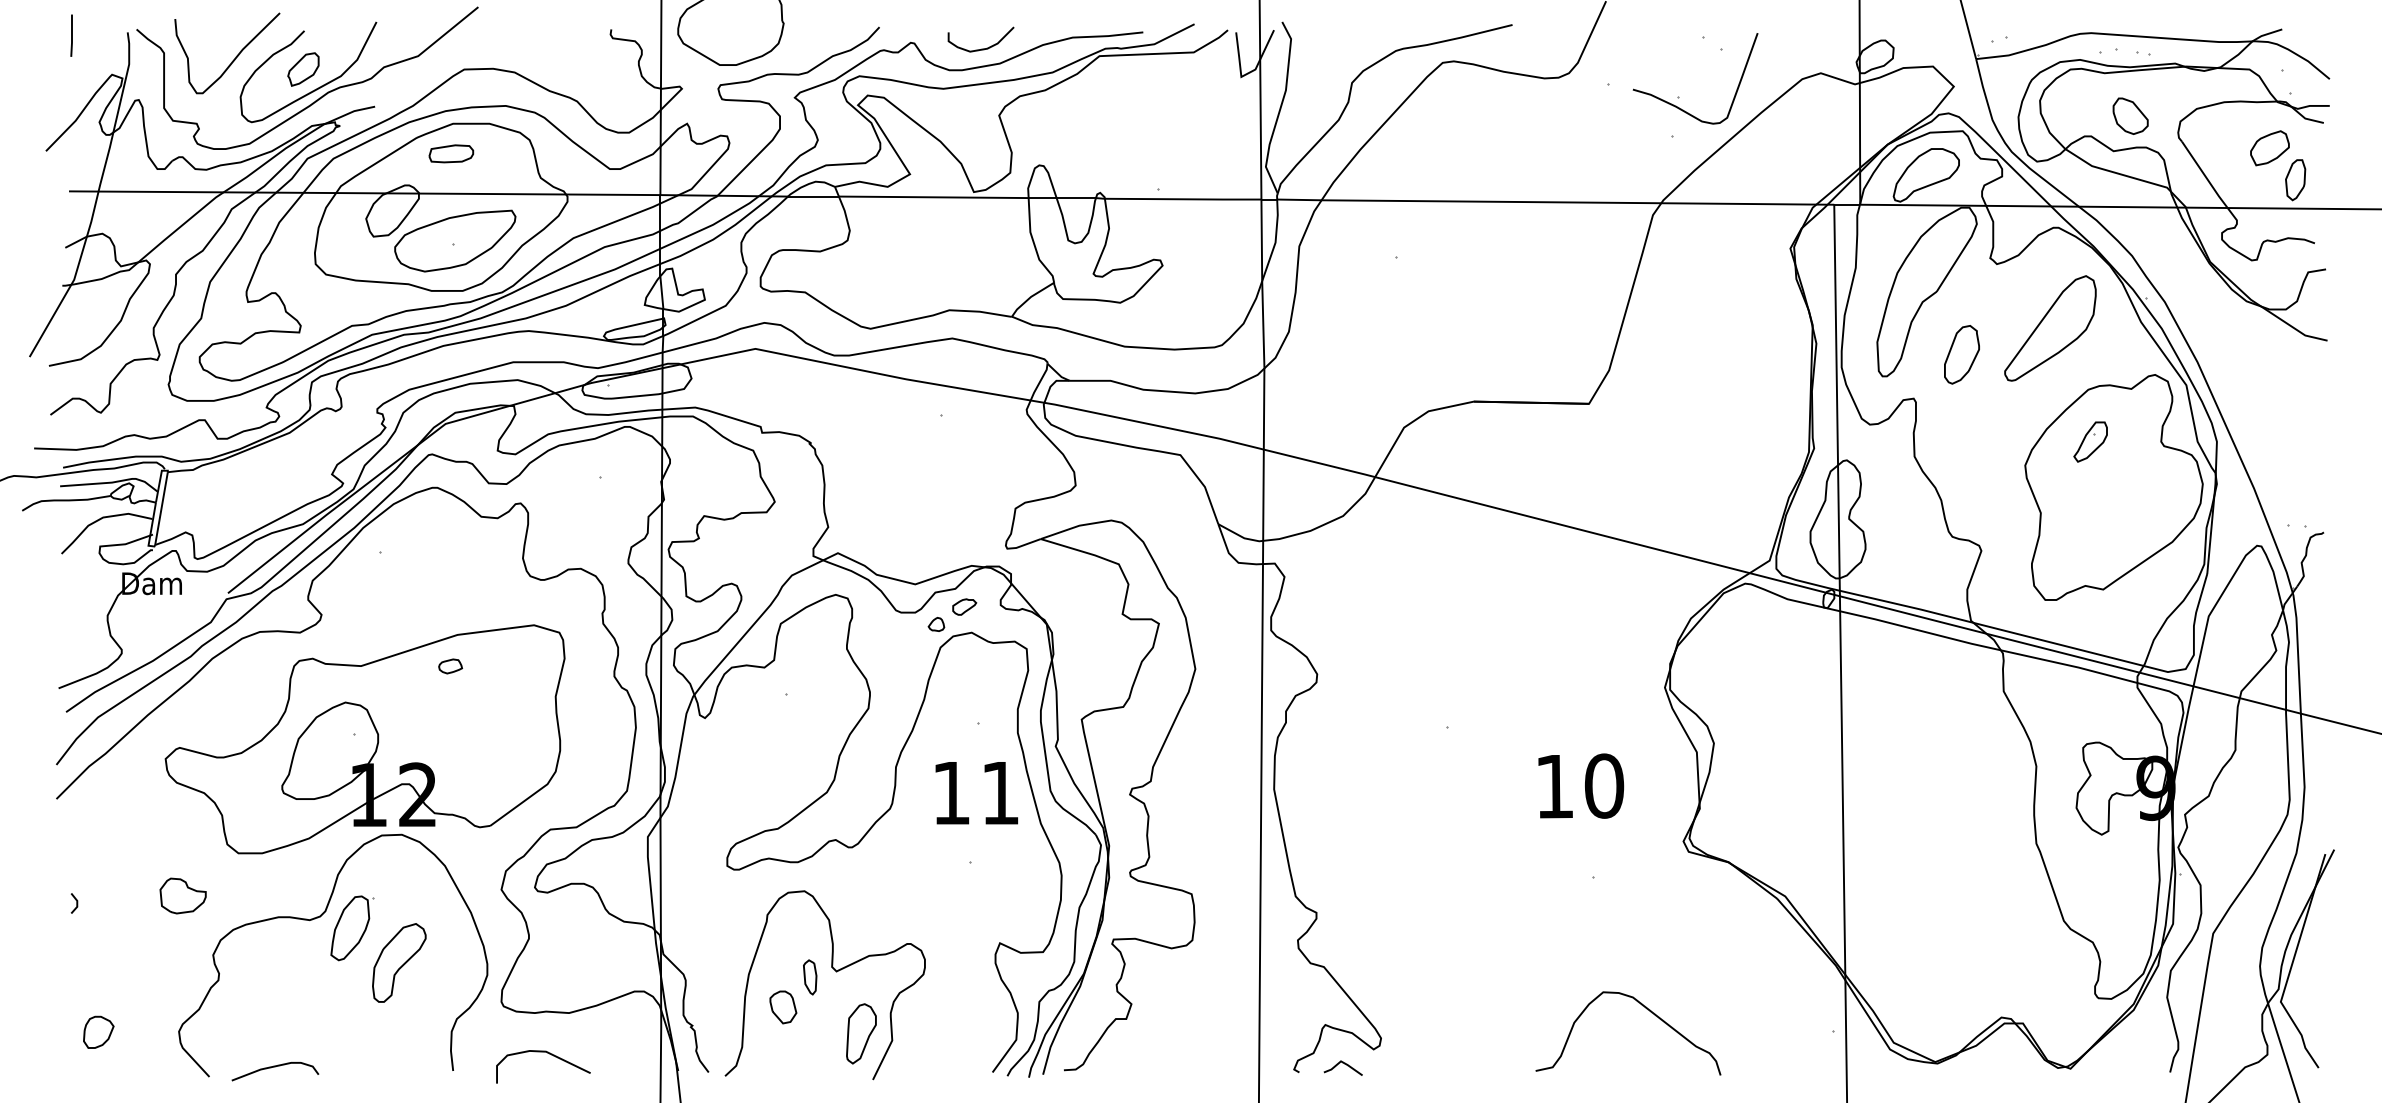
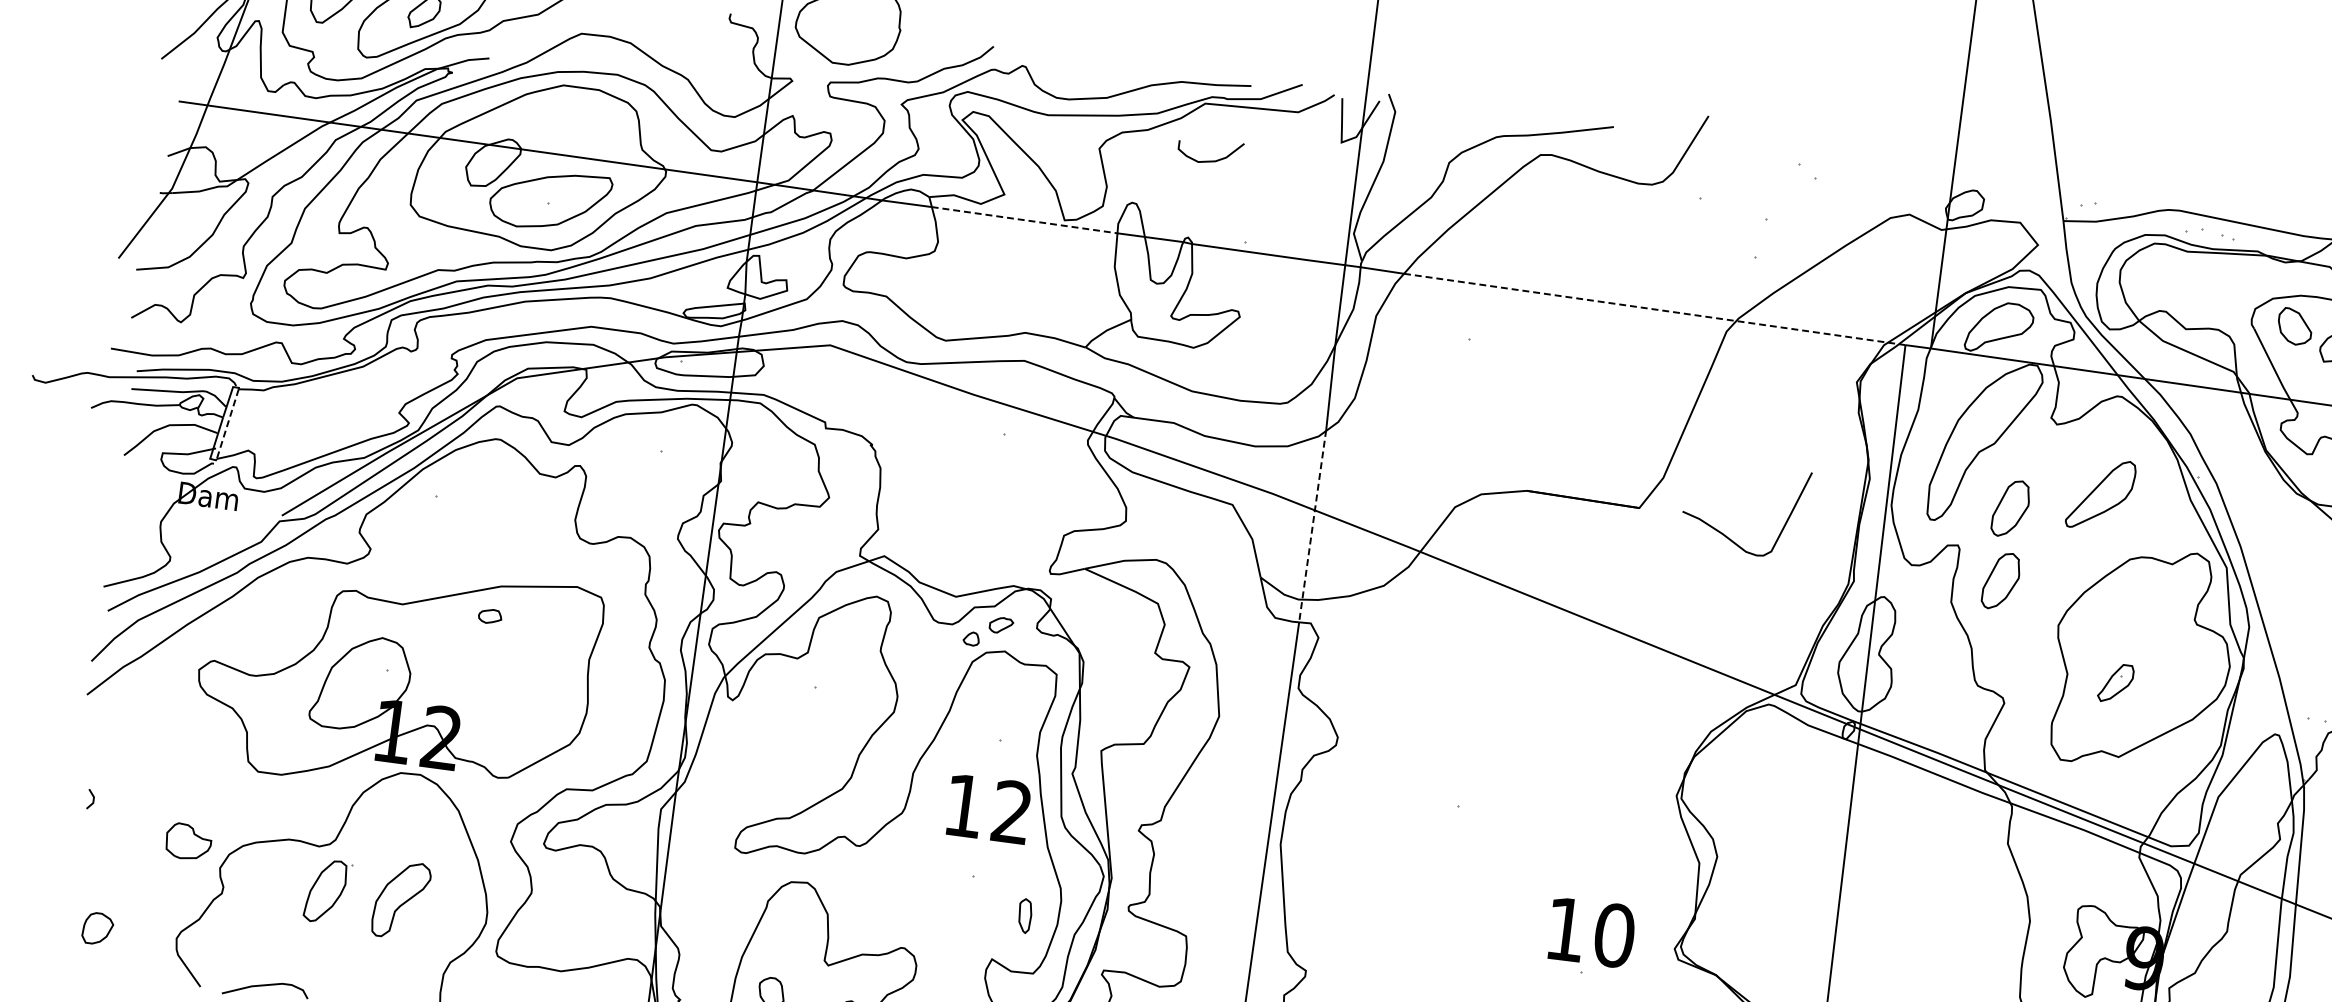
curve: (981, 48) -> (1209, 160), moved
curve: (1676, 105) -> (1723, 532), moved
part: (2130, 115) -> (2294, 326), moved
part: (451, 153) -> (558, 114), removed
line: (933, 197) -> (1024, 220), solid -> dashed
line: (1578, 202) -> (1655, 309), solid -> dashed
part: (2050, 328) -> (2101, 494), size x0.7
part: (1961, 428) -> (2000, 580), added
part: (2090, 441) -> (2115, 682), moved
line: (1263, 466) -> (1312, 526), solid -> dashed
line: (161, 508) -> (227, 424), solid -> dashed
text: (1581, 785) -> (1592, 931), moved
text: (999, 792) -> (1011, 811), 11 -> 12
part: (182, 895) -> (188, 841), moved
part: (352, 928) -> (327, 891), moved
part: (810, 977) -> (1025, 916), moved

